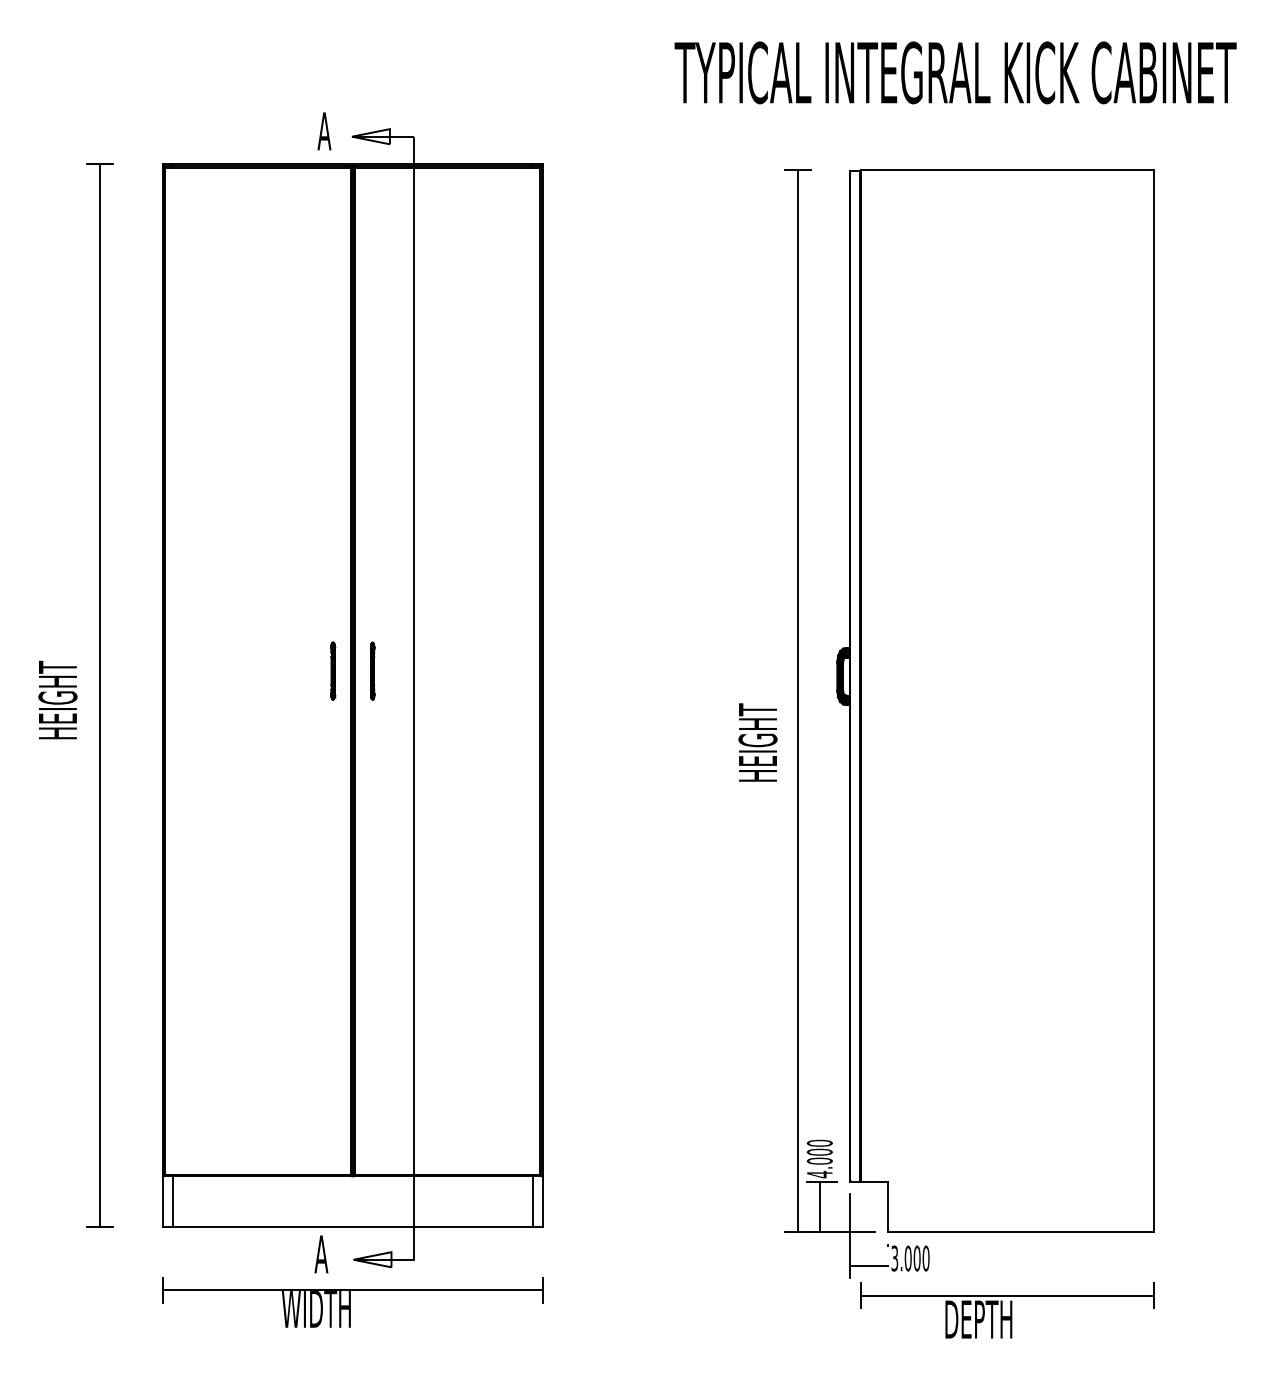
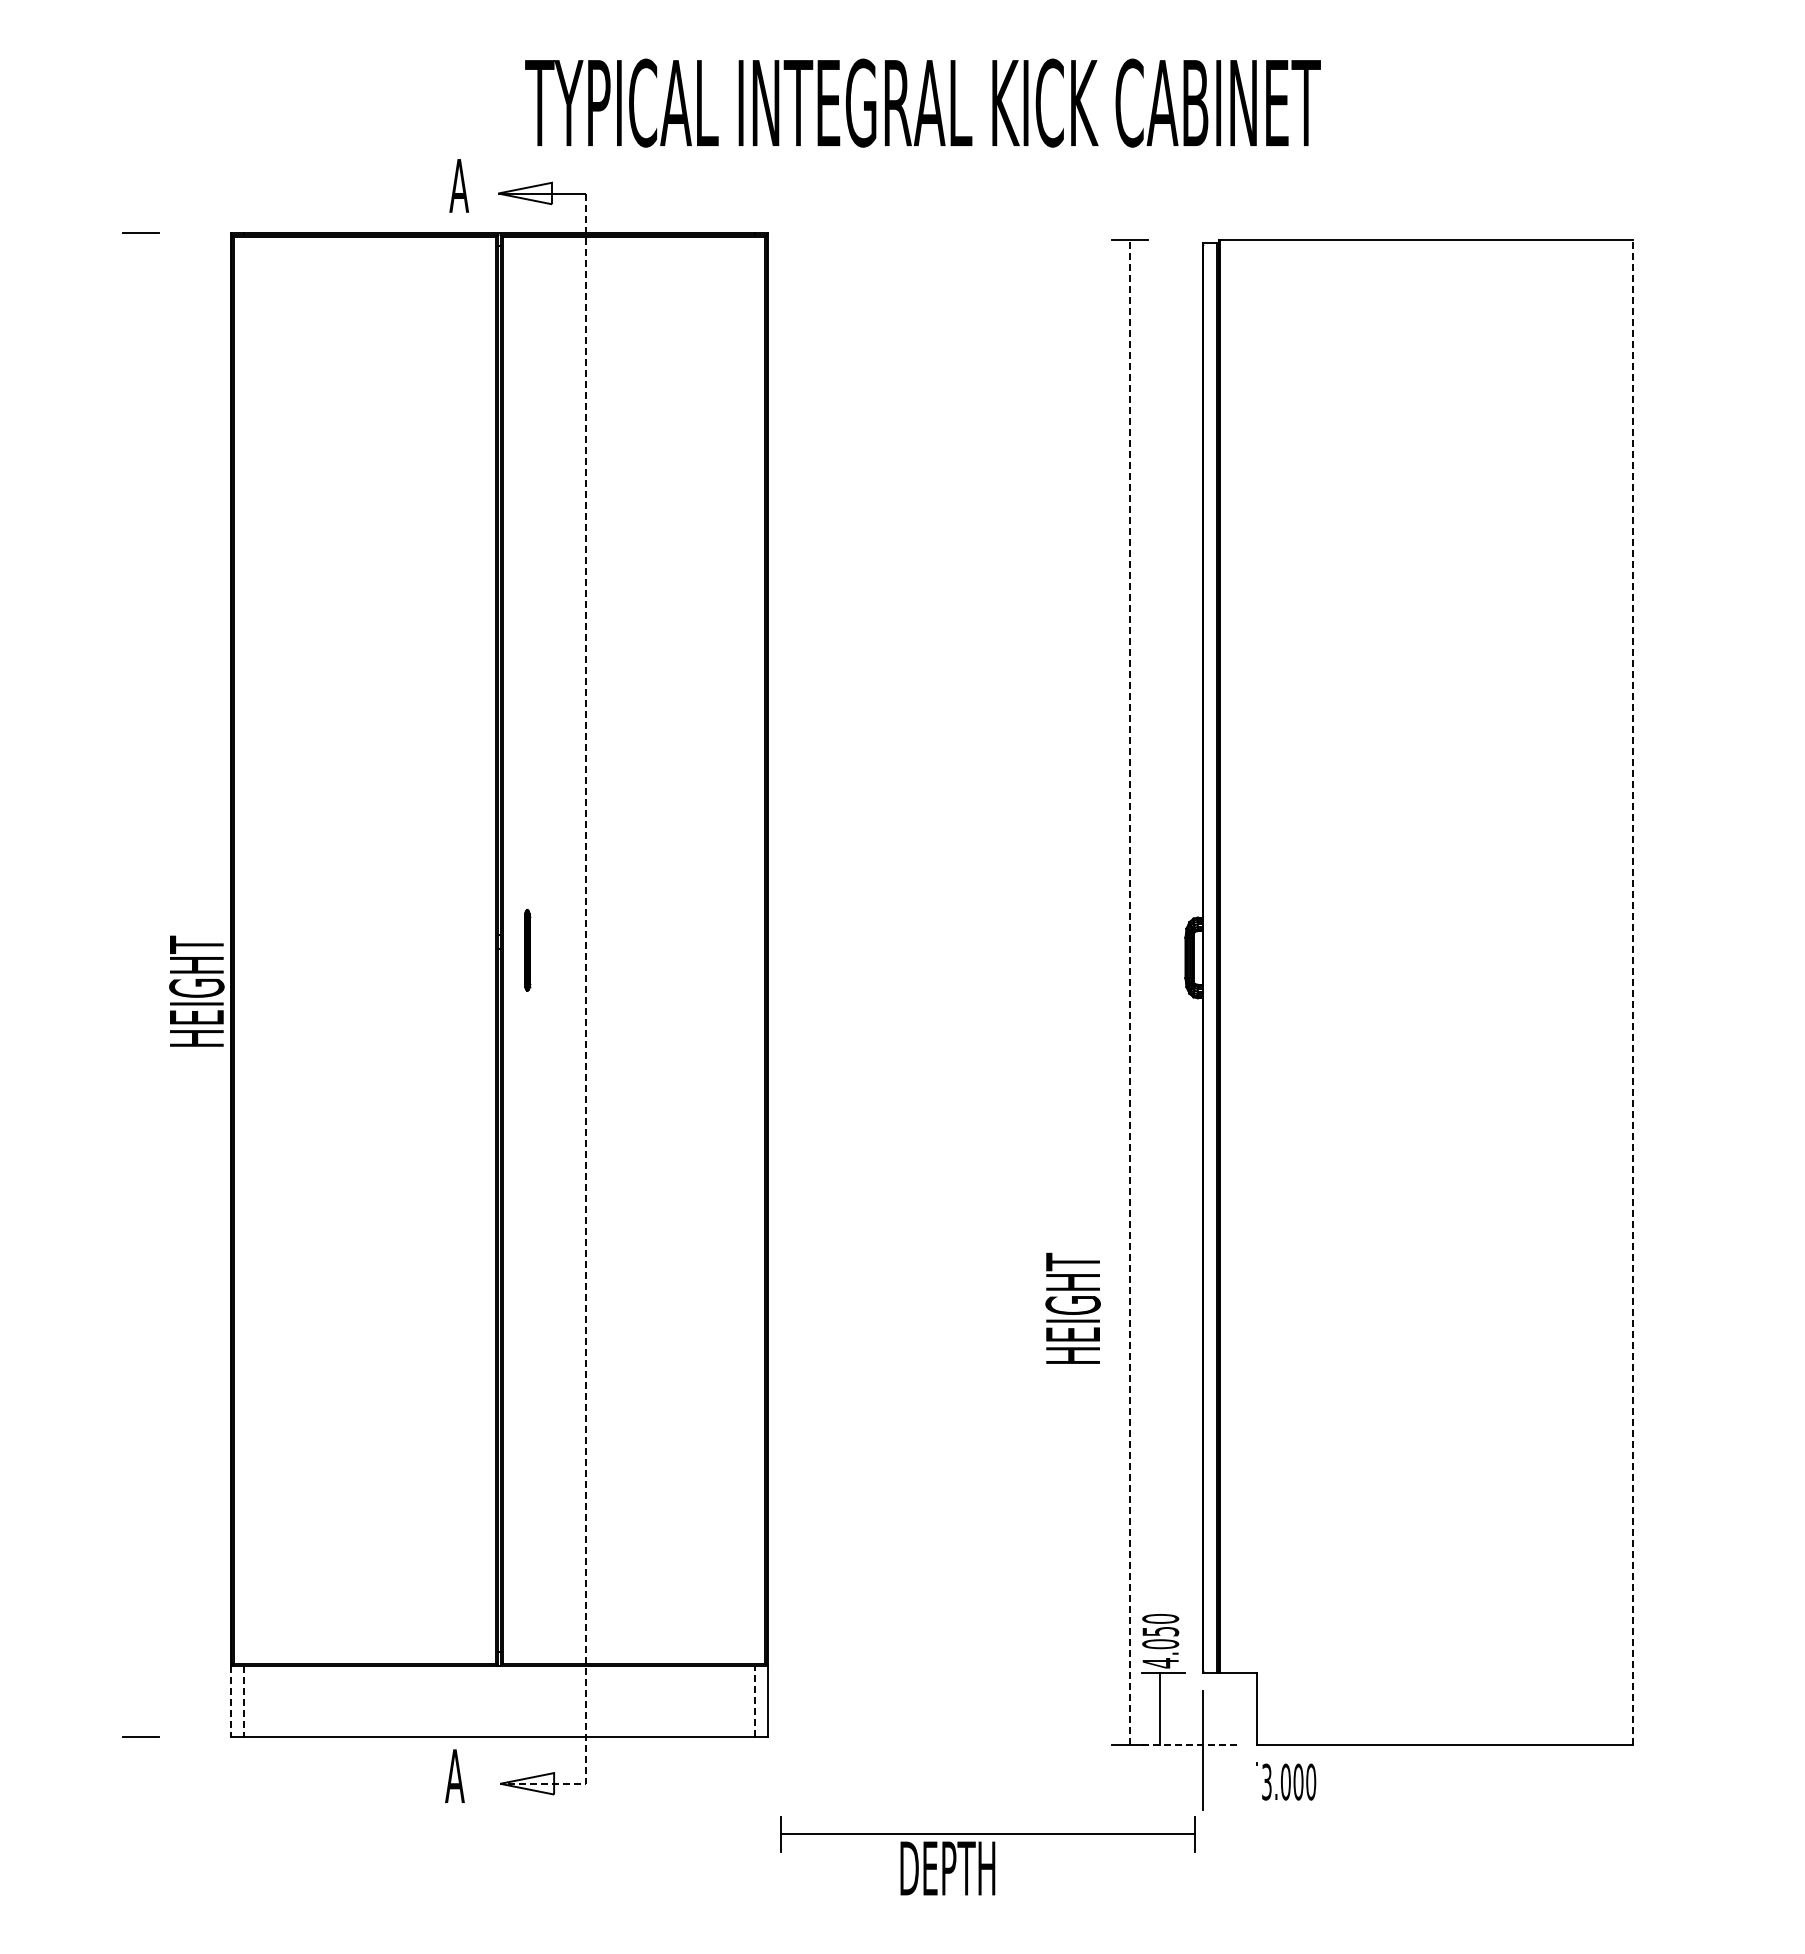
text: (955, 72) -> (922, 102), moved
part: (333, 670) -> (471, 949), removed
line: (100, 695) -> (141, 984), removed
text: (57, 699) -> (196, 990), moved
line: (797, 700) -> (1129, 992), solid -> dashed
line: (1153, 700) -> (1633, 992), solid -> dashed
line: (414, 729) -> (586, 1032), solid -> dashed
text: (757, 741) -> (1072, 1307), moved
text: (819, 1152) -> (1160, 1631), 4.000 -> 4.050
line: (162, 1201) -> (230, 1701), solid -> dashed
line: (172, 1201) -> (244, 1701), solid -> dashed
line: (532, 1201) -> (754, 1701), solid -> dashed
line: (841, 1232) -> (1191, 1744), solid -> dashed
line: (869, 1265) -> (1230, 1792), removed
part: (352, 1302) -> (499, 1844), removed
part: (1006, 1310) -> (987, 1855), moved

